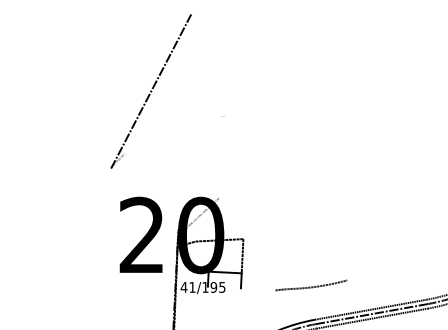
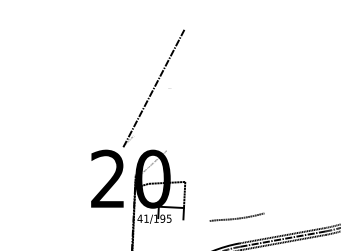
part: (150, 91) -> (153, 88), moved

